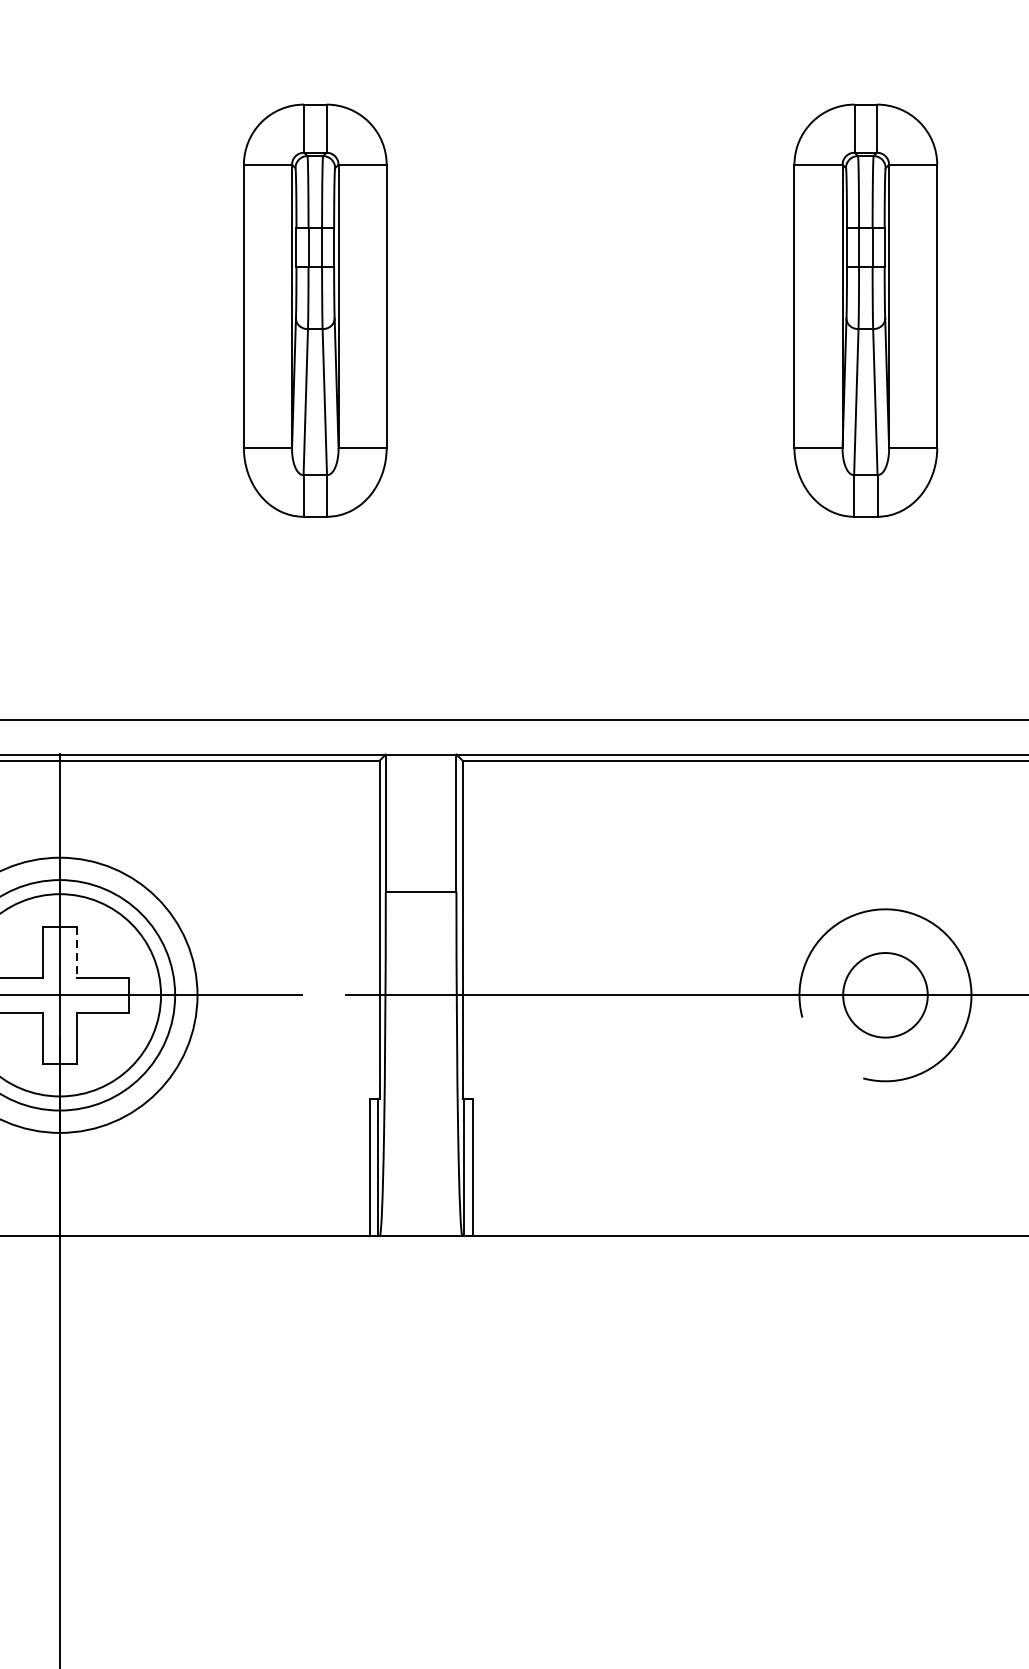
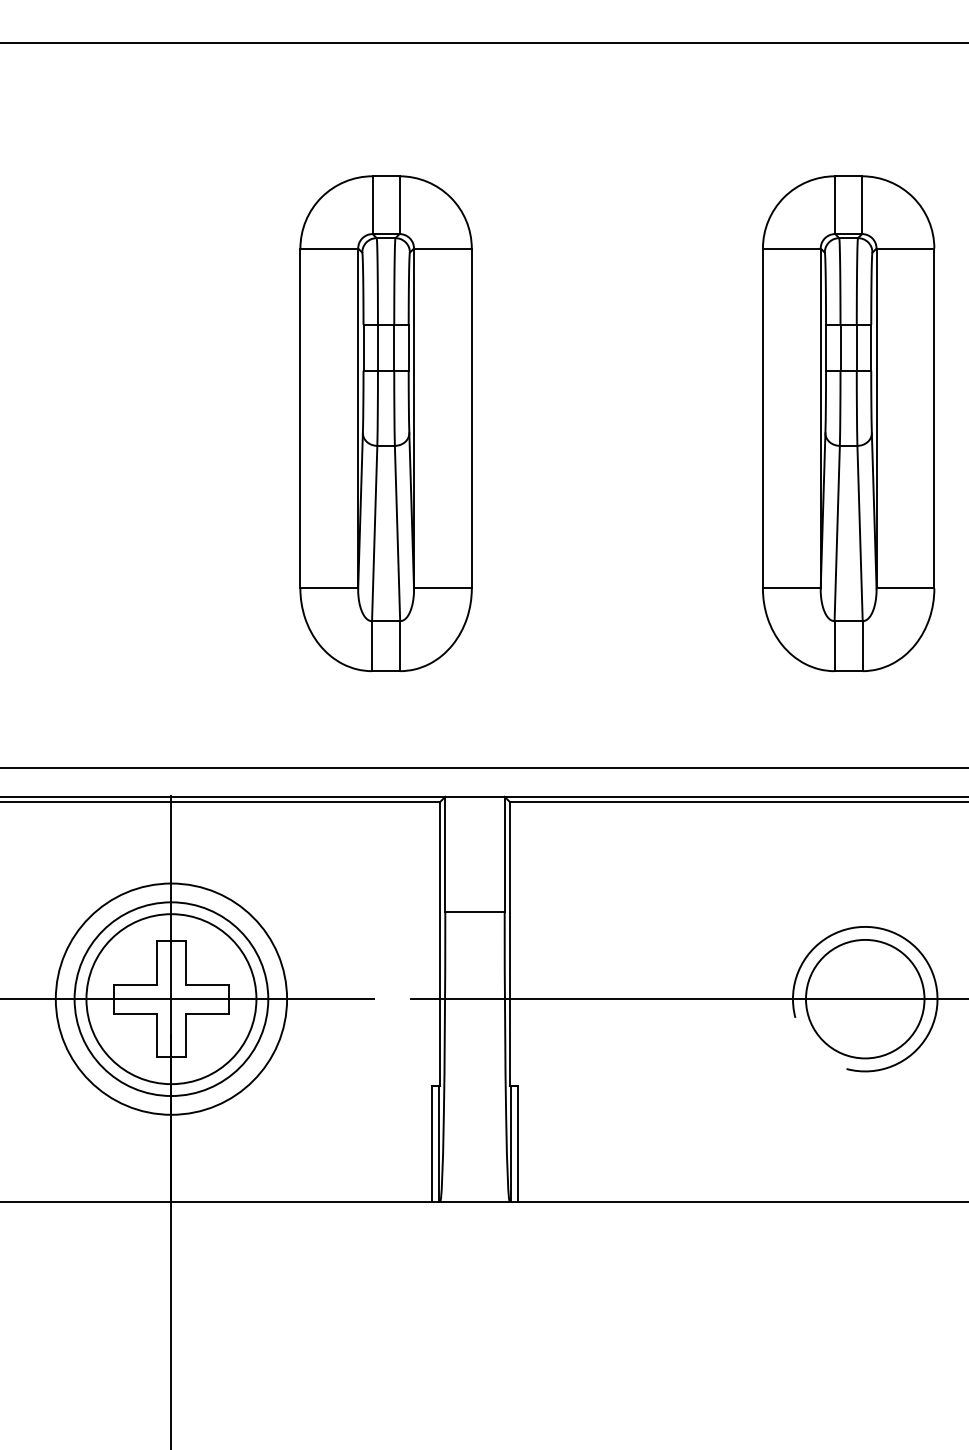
part: (314, 310) -> (385, 423), size x1.43
part: (865, 310) -> (848, 423), size x1.43
line: (76, 952) -> (185, 963), dashed -> solid
circle: (884, 994) -> (864, 998), size x1.67

